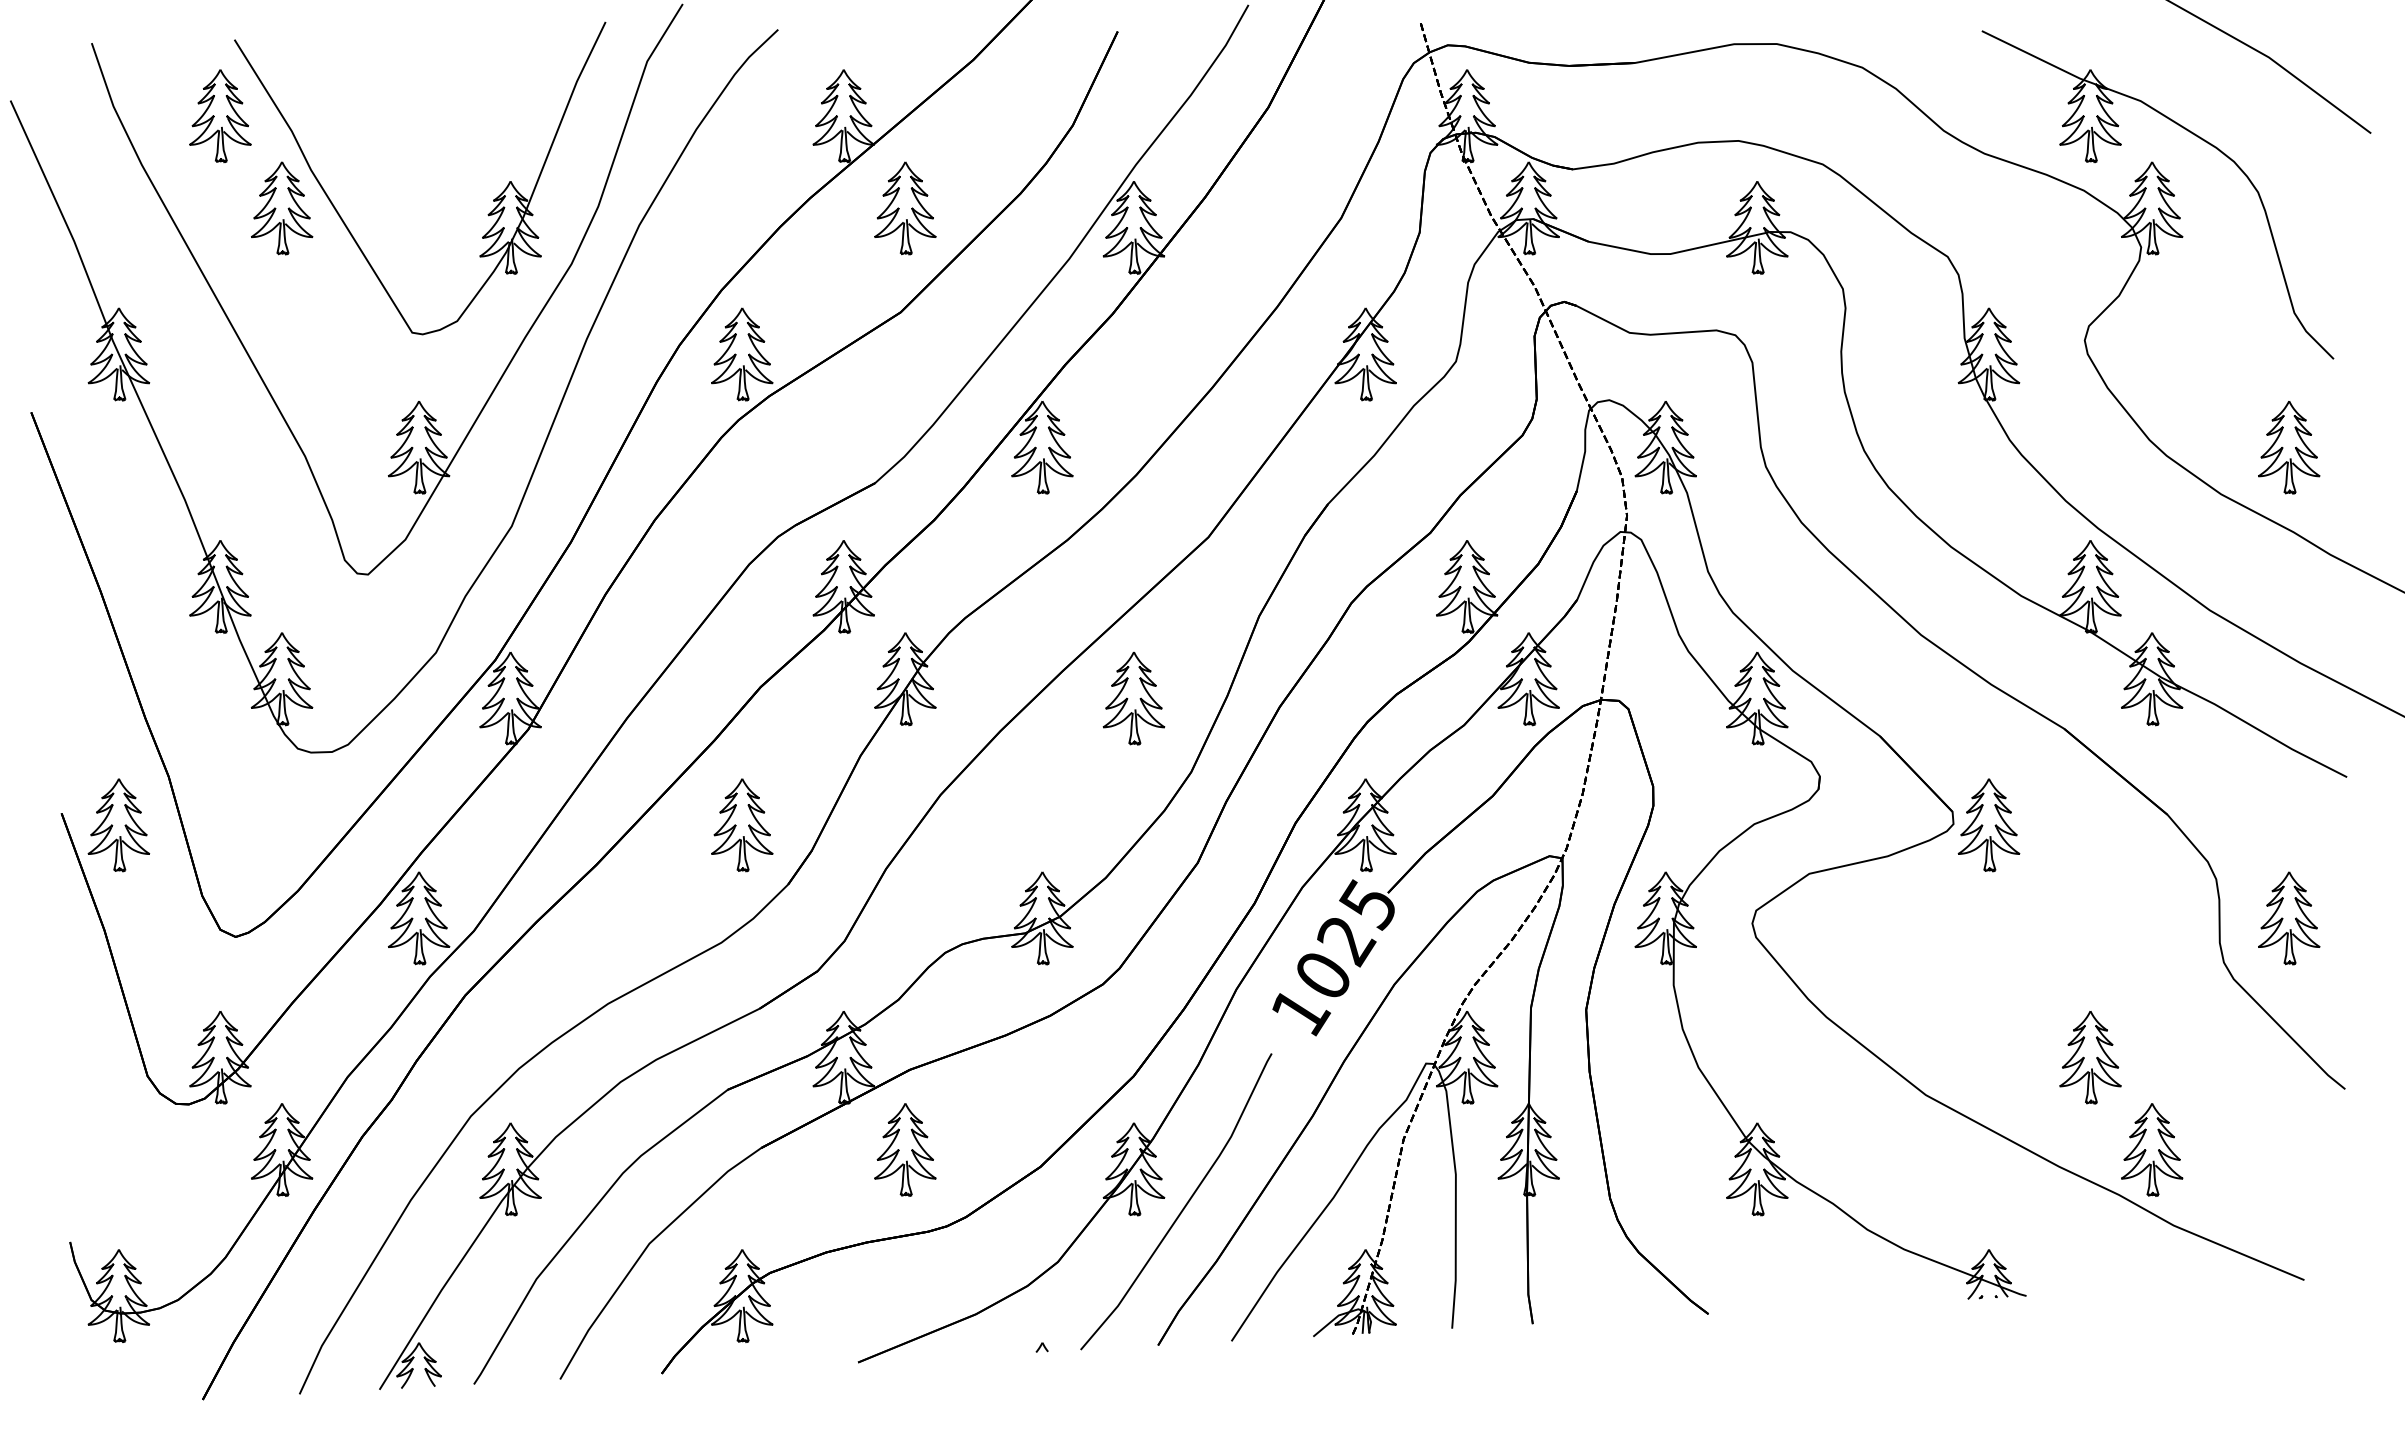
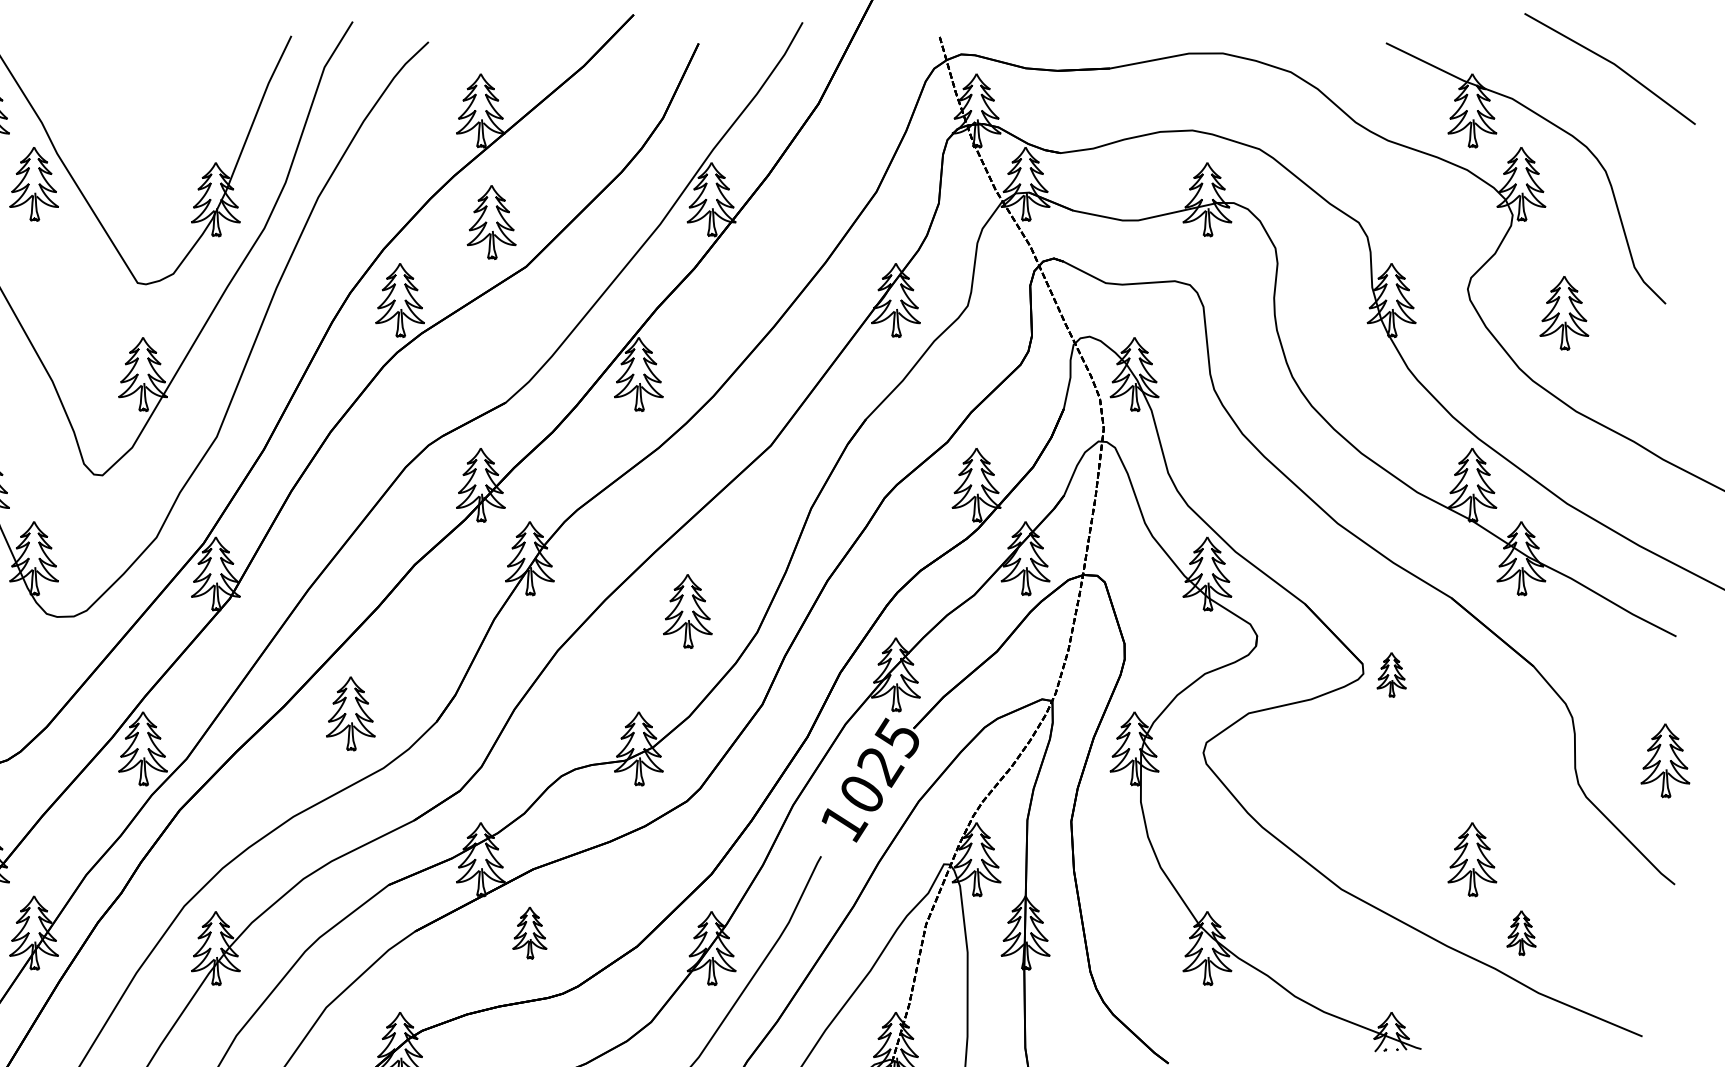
part: (905, 208) -> (491, 222), moved
part: (2289, 447) -> (1564, 313), moved
part: (1133, 698) -> (687, 611), moved
part: (742, 825) -> (351, 713), moved
part: (1988, 825) -> (1391, 674), size x0.6
part: (2289, 918) -> (1665, 760), moved
part: (905, 1149) -> (529, 932), size x0.7
part: (2152, 1149) -> (1521, 932), size x0.6

